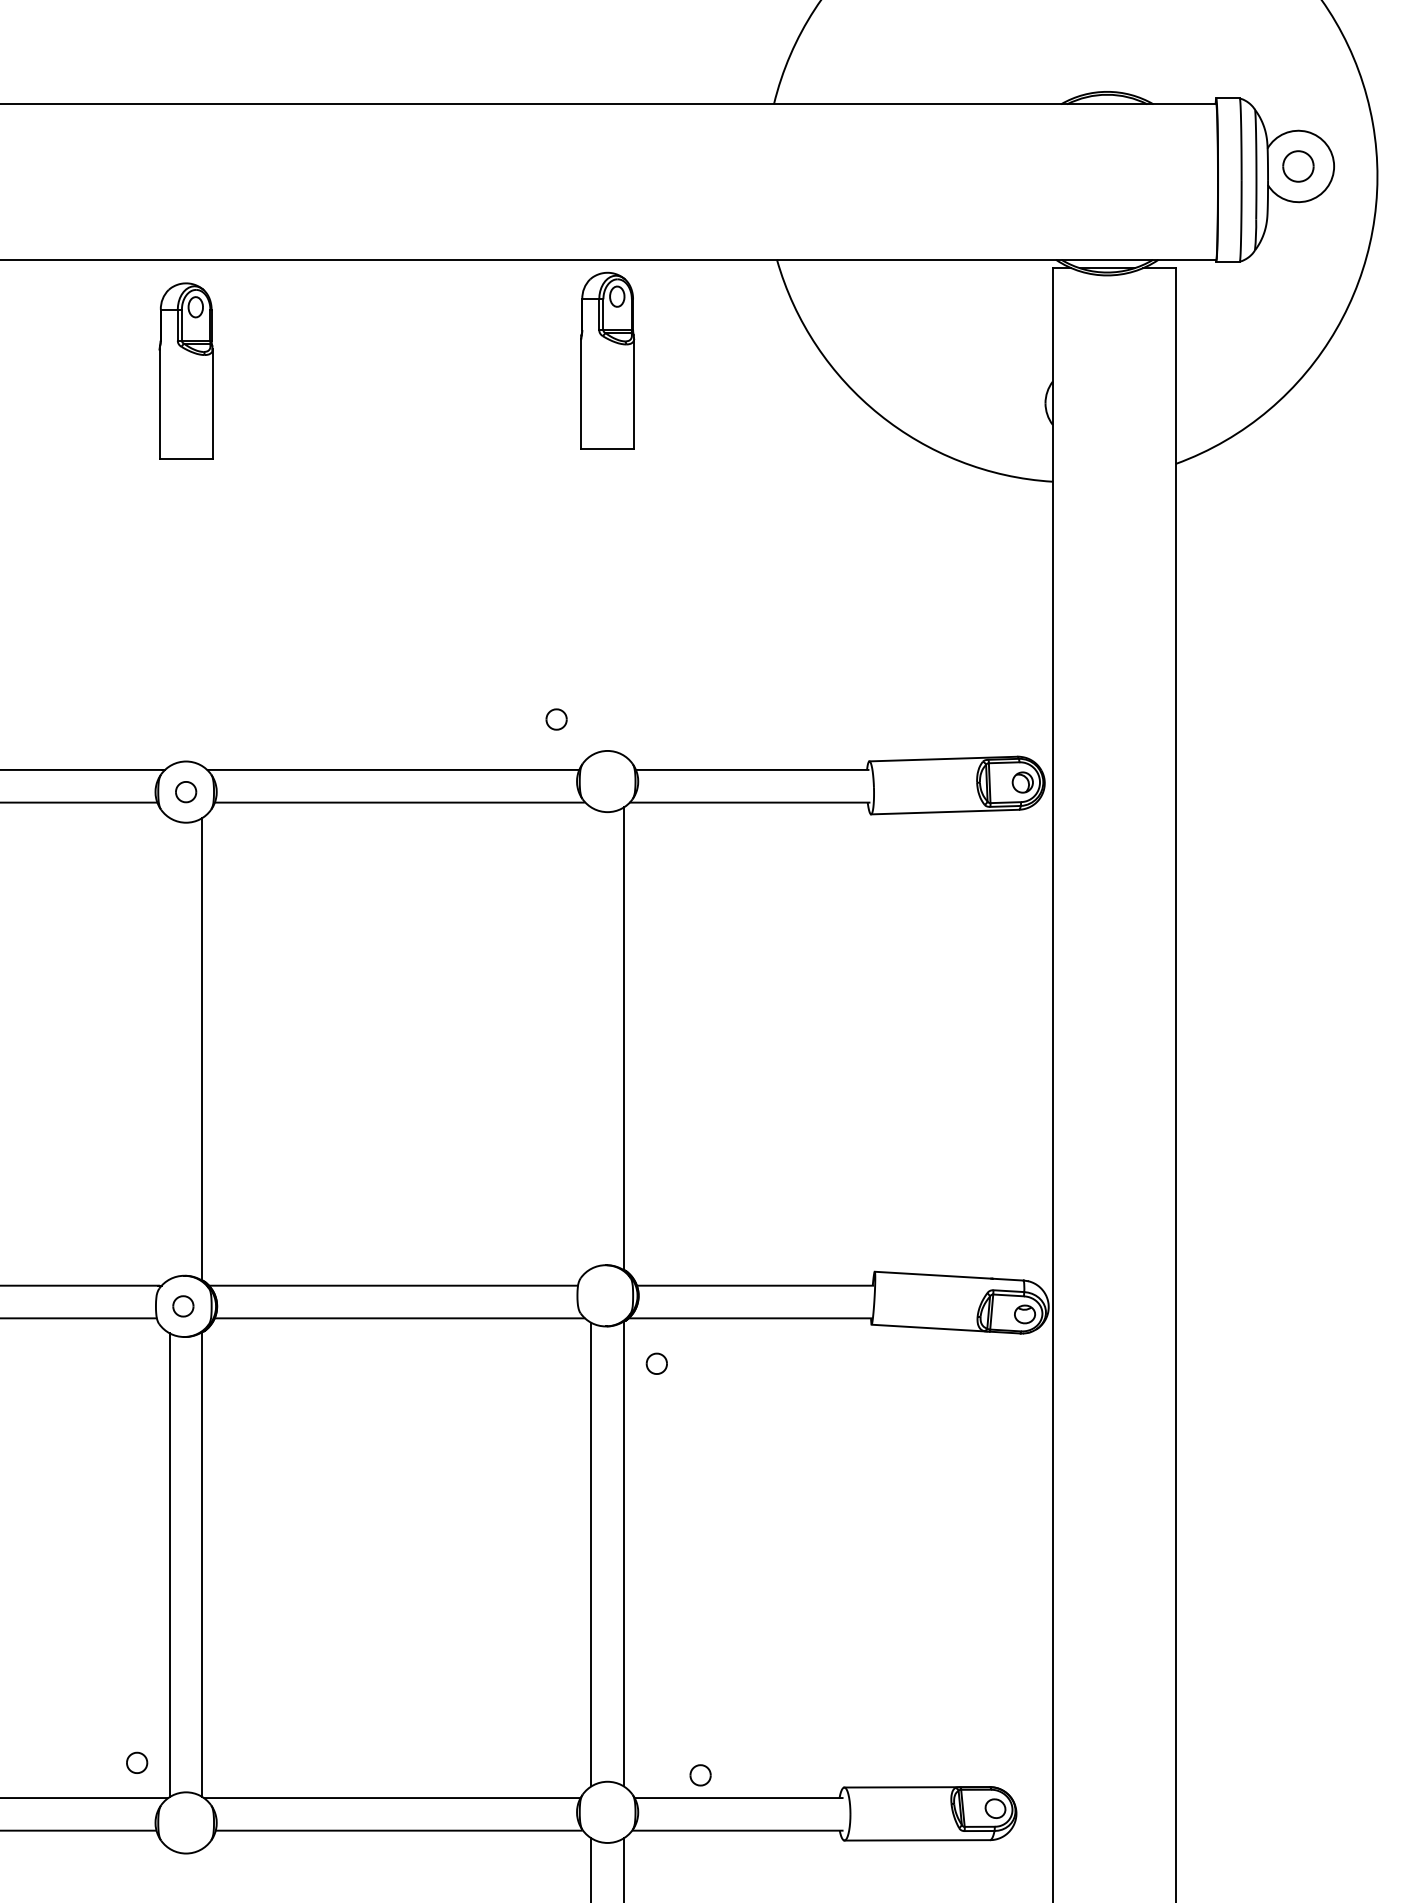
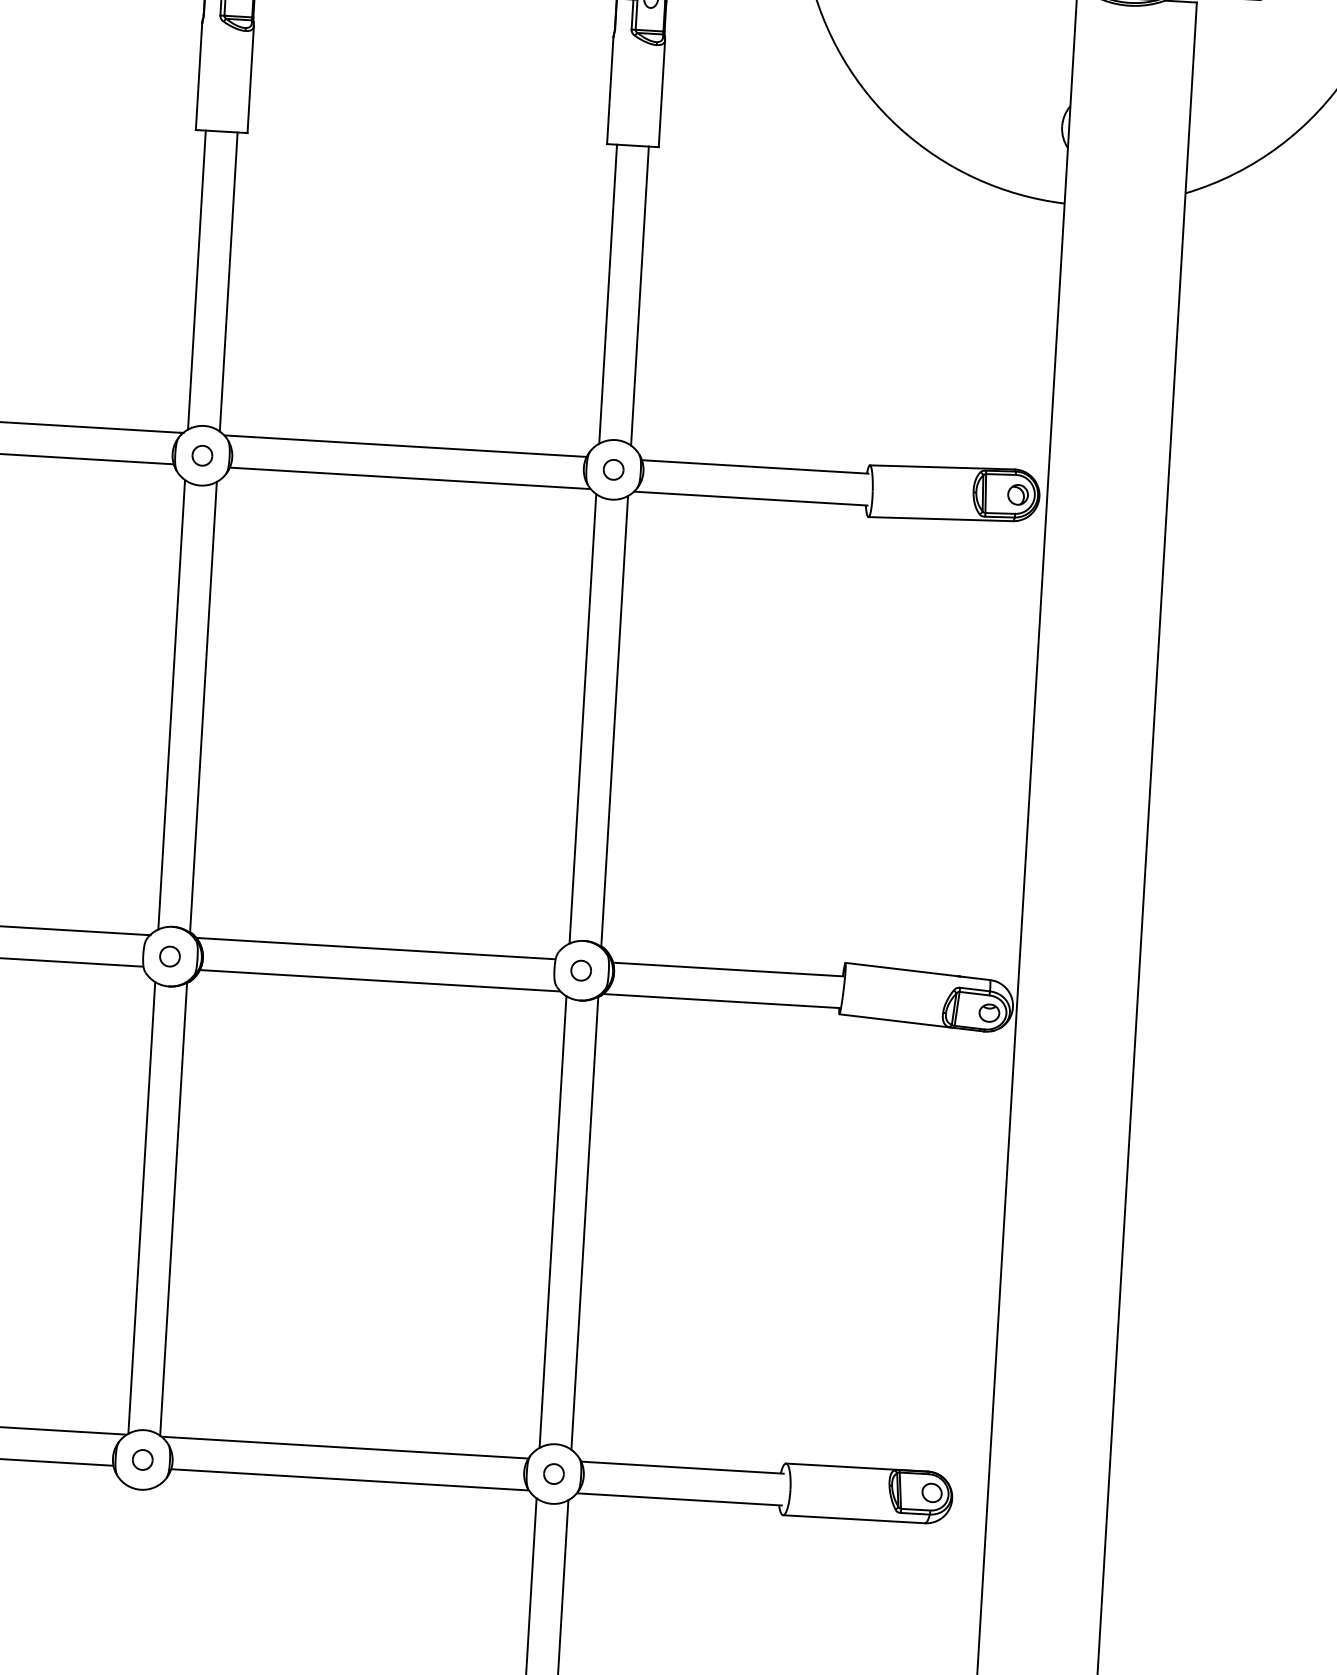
line: (591, 601) -> (608, 293), added
line: (623, 601) -> (639, 295), added
line: (169, 612) -> (196, 279), added
line: (202, 612) -> (228, 281), added
part: (556, 719) -> (613, 469), moved
line: (591, 1037) -> (583, 718), added
line: (169, 1048) -> (171, 704), added
part: (656, 1363) -> (580, 970), moved
part: (137, 1762) -> (143, 1459), moved
part: (700, 1775) -> (553, 1474), moved

